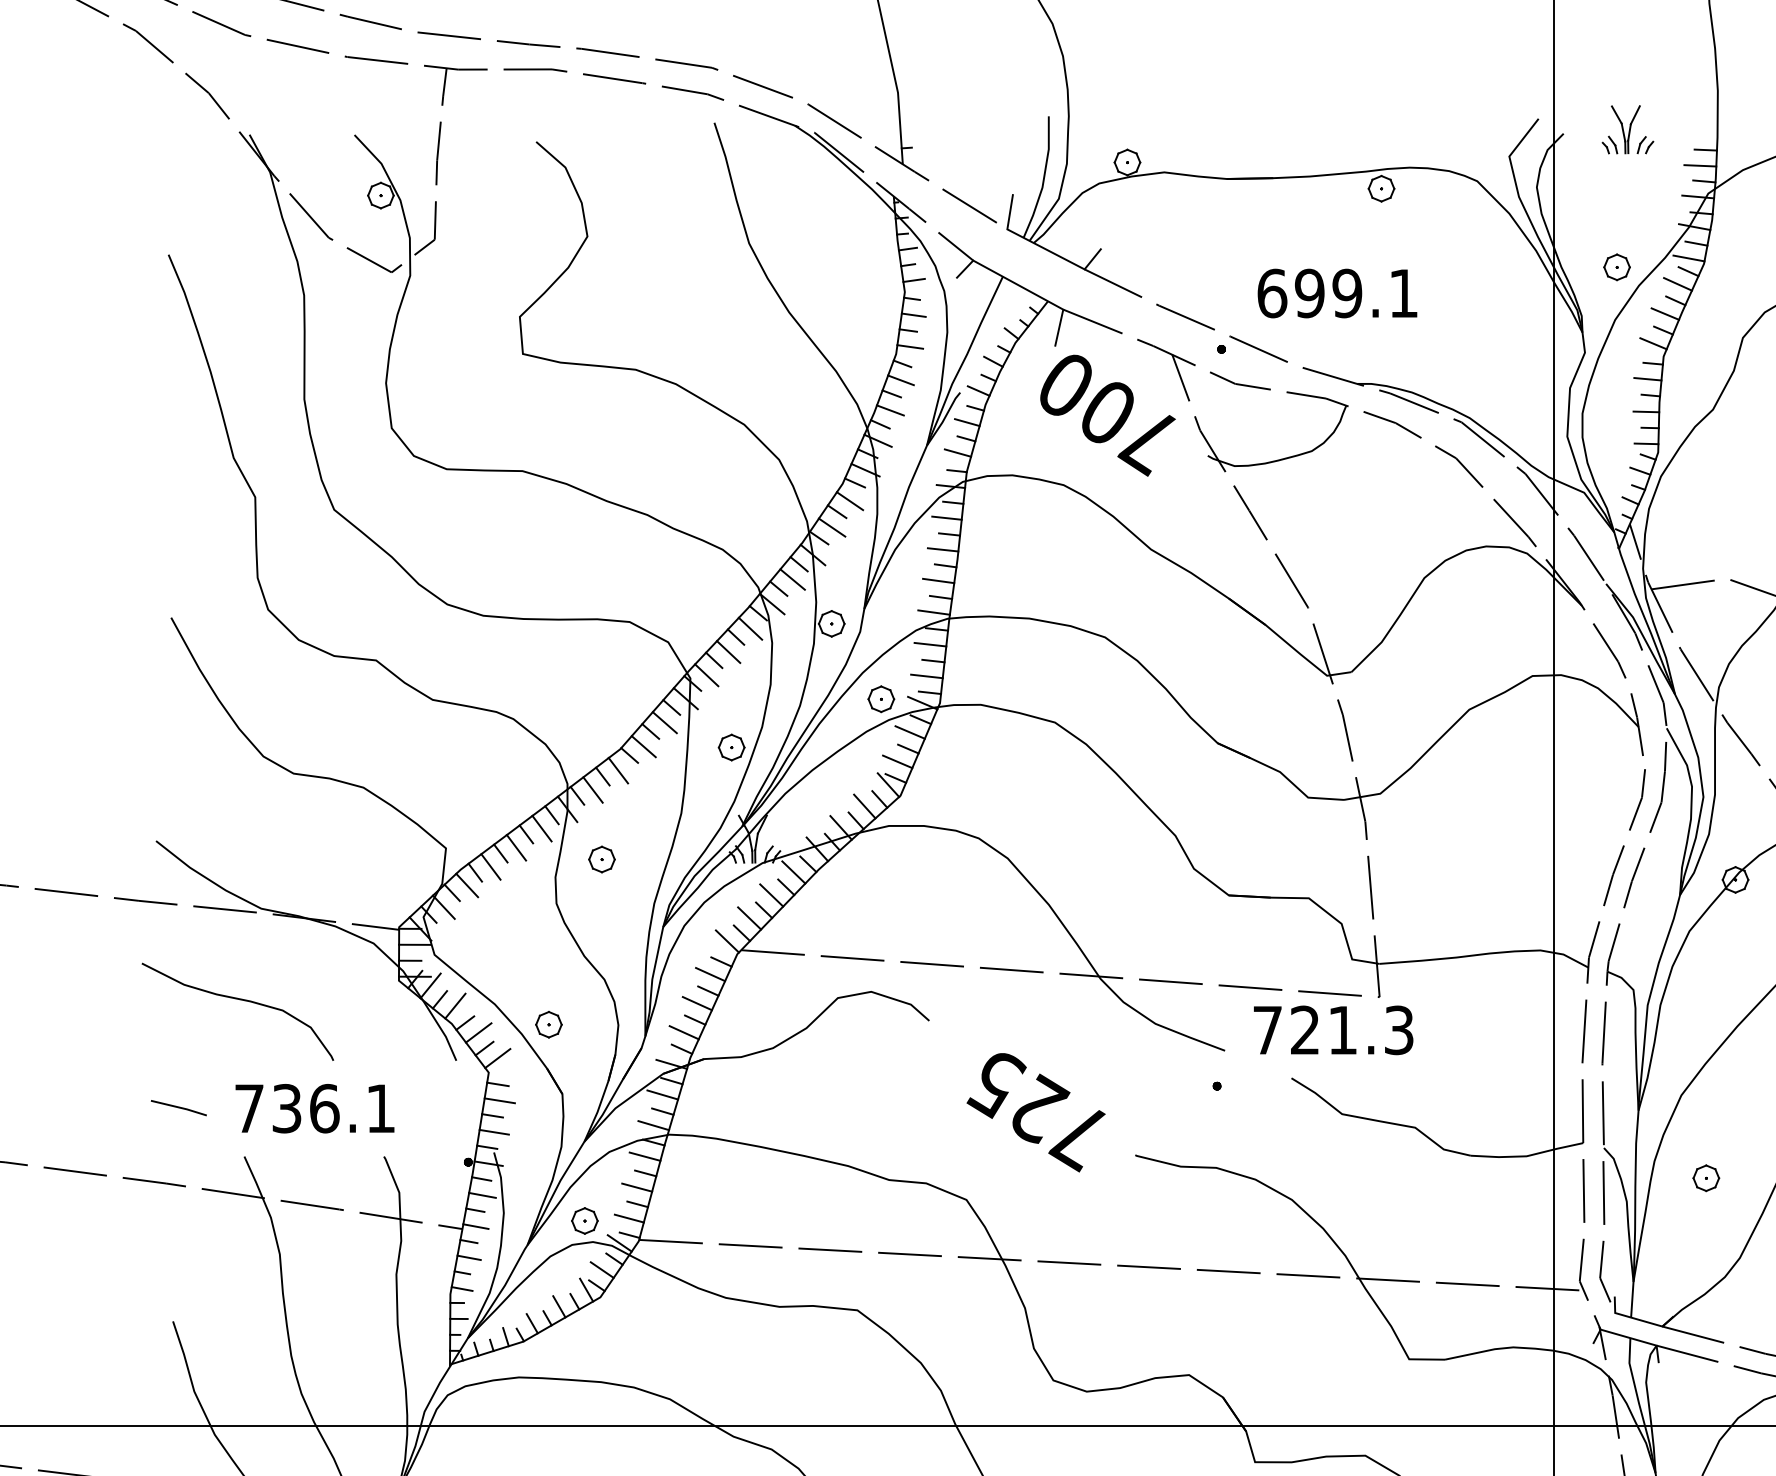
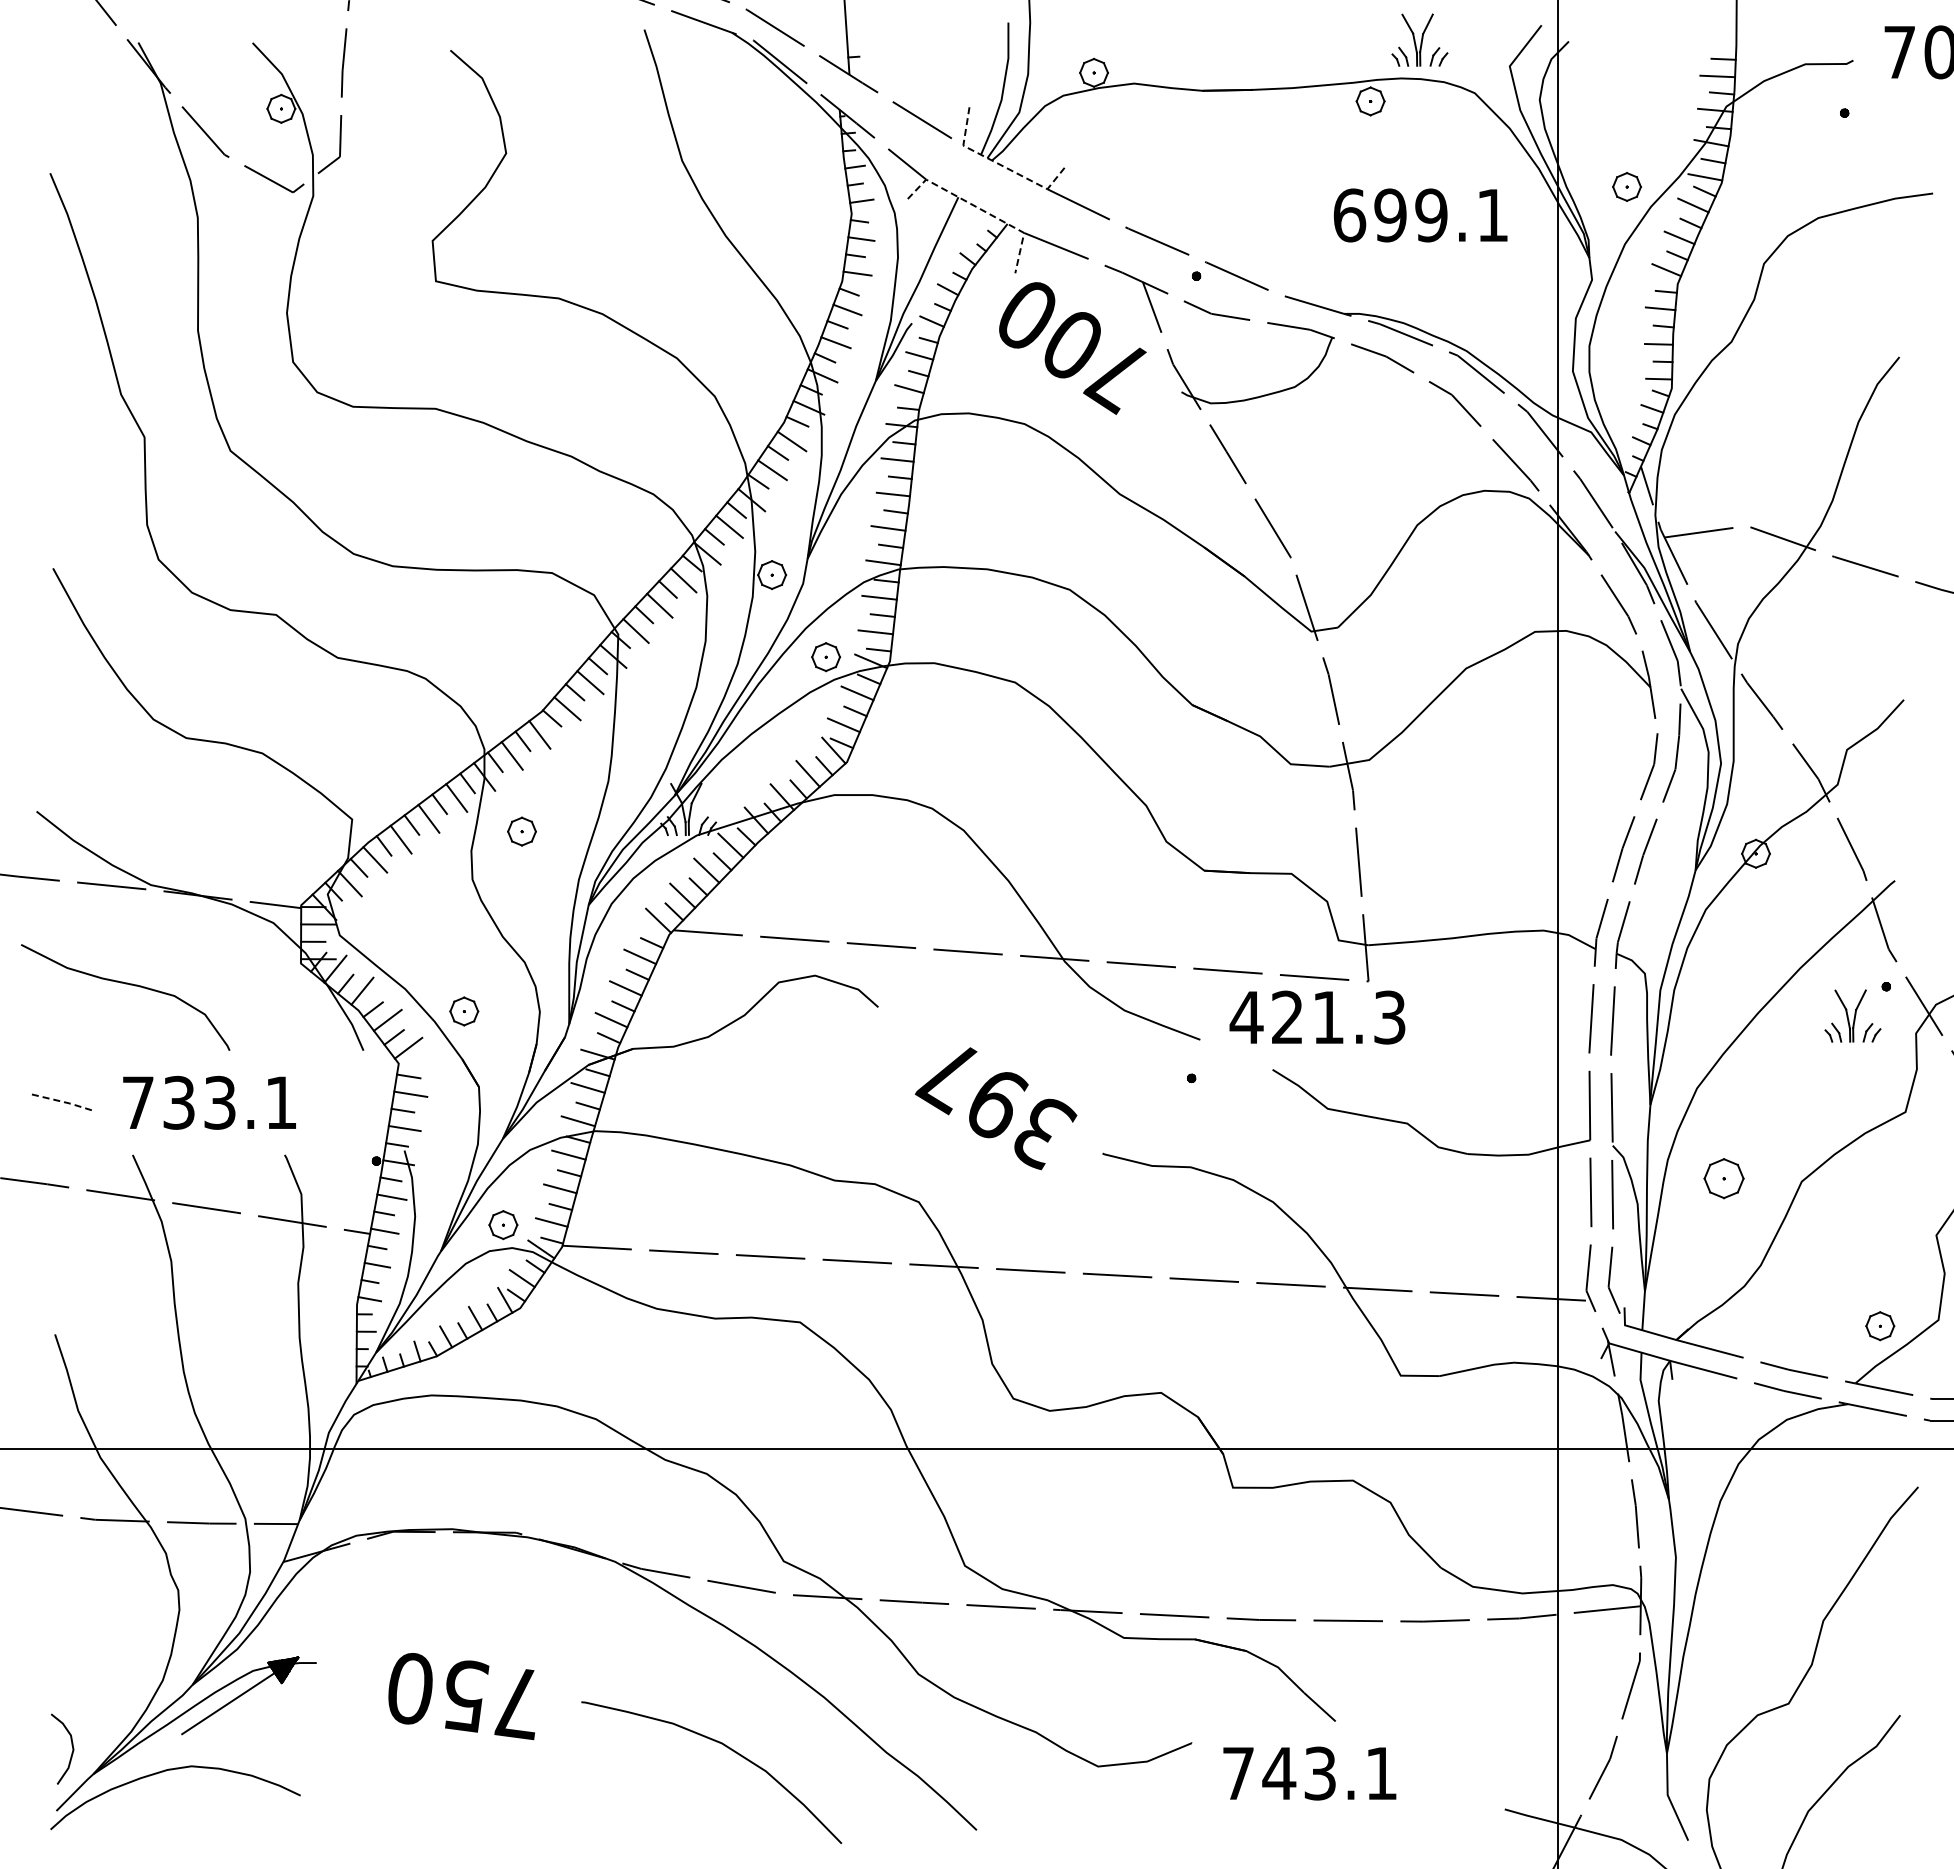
part: (1627, 129) -> (1419, 39), moved
line: (1042, 247) -> (1001, 165), solid -> dashed
line: (1024, 288) -> (982, 210), solid -> dashed
text: (1337, 293) -> (1420, 215), moved
part: (731, 747) -> (663, 709), removed
text: (1267, 1030) -> (1246, 1017), 721.3 -> 421.3
line: (178, 1107) -> (61, 1101), solid -> dashed
text: (325, 1108) -> (220, 1102), 736.1 -> 733.1
text: (1036, 1112) -> (995, 1107), 725 -> 397
part: (1706, 1178) -> (1724, 1178), size x1.4

